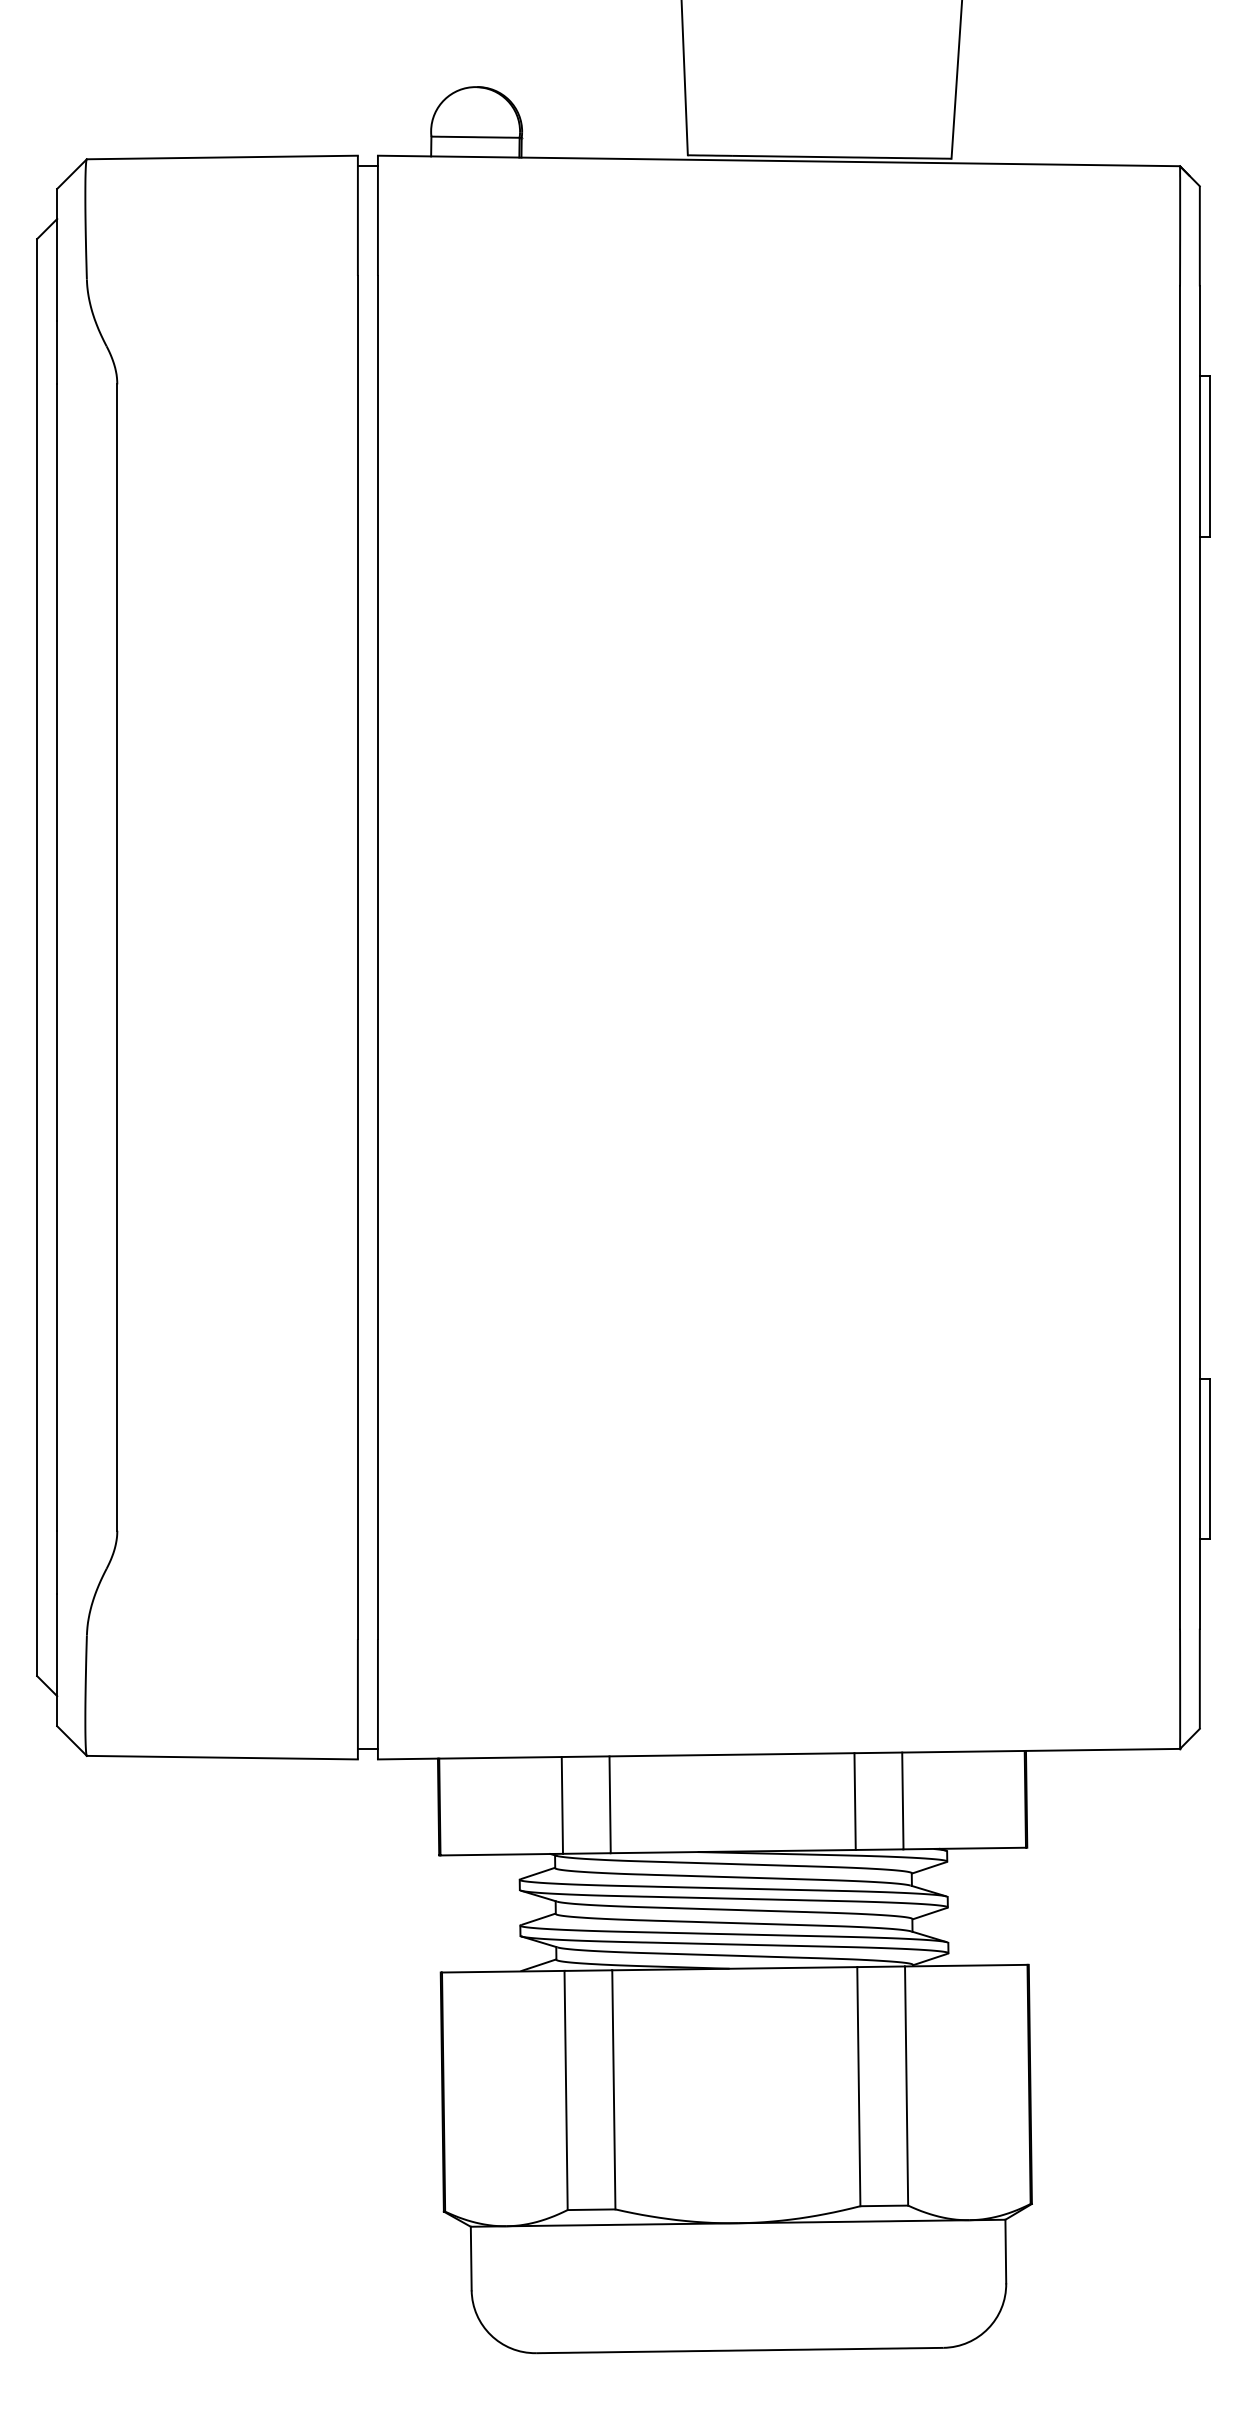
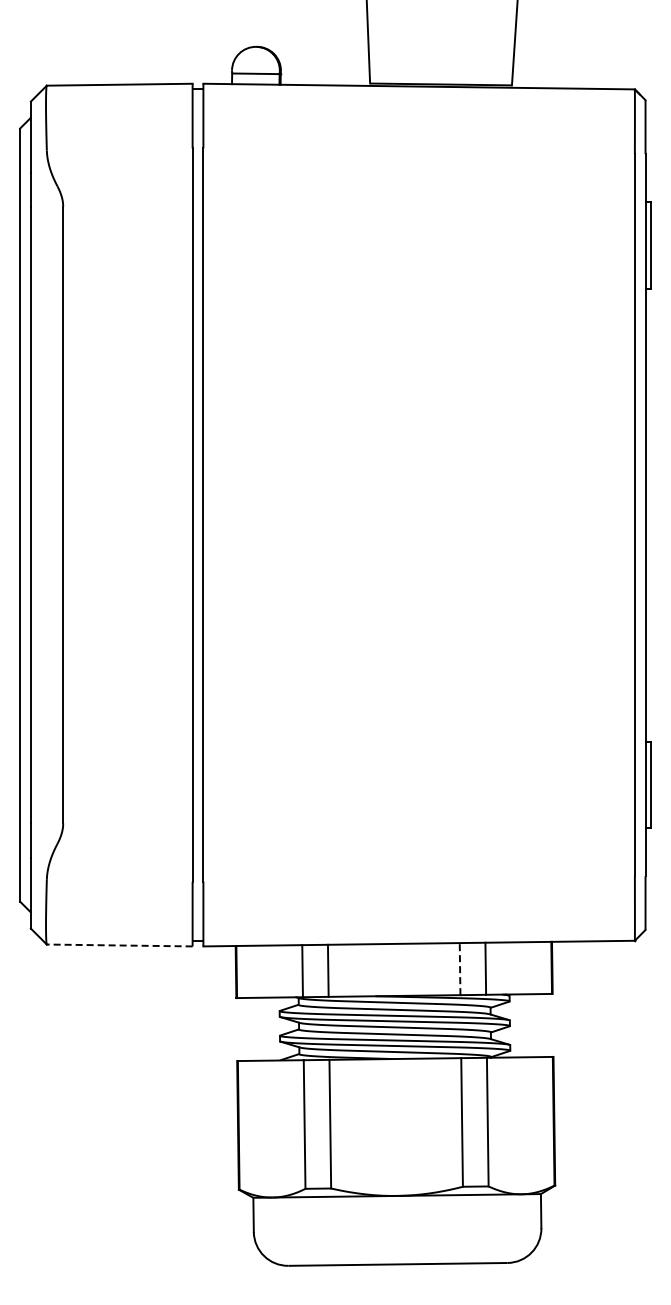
line: (221, 1757) -> (119, 945), solid -> dashed
line: (855, 1800) -> (460, 968), solid -> dashed

